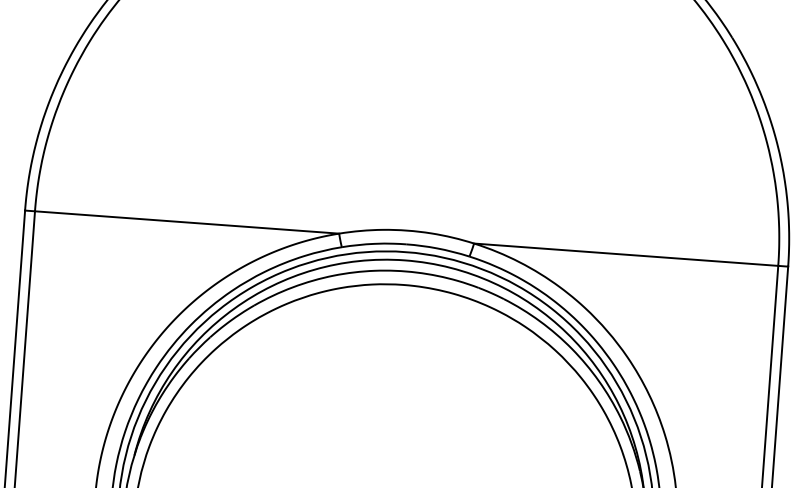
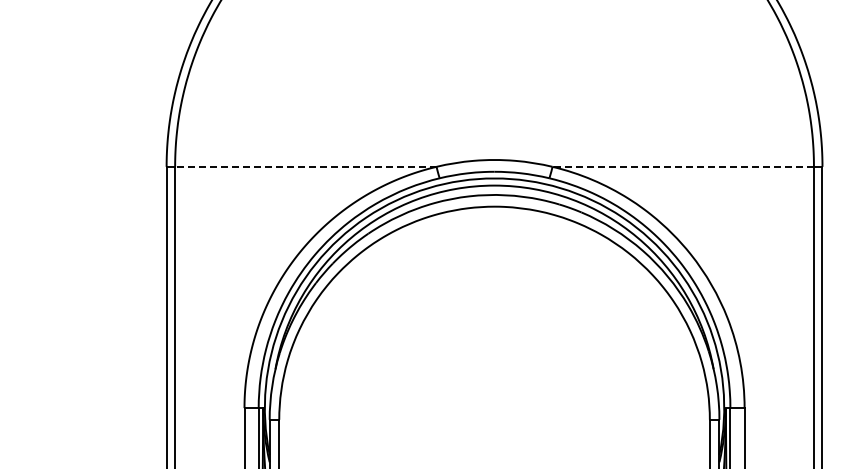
line: (186, 222) -> (305, 166), solid -> dashed
line: (626, 254) -> (683, 166), solid -> dashed

